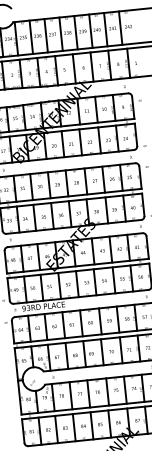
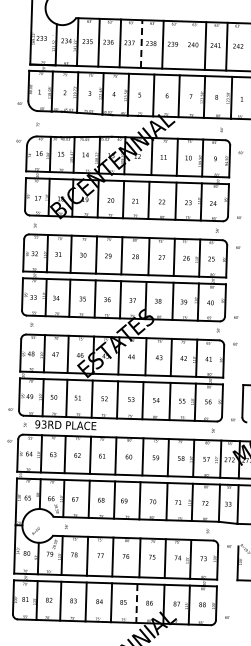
line: (90, 31) -> (183, 45), removed
line: (61, 34) -> (141, 44), solid -> dashed
line: (109, 424) -> (136, 604), solid -> dashed

